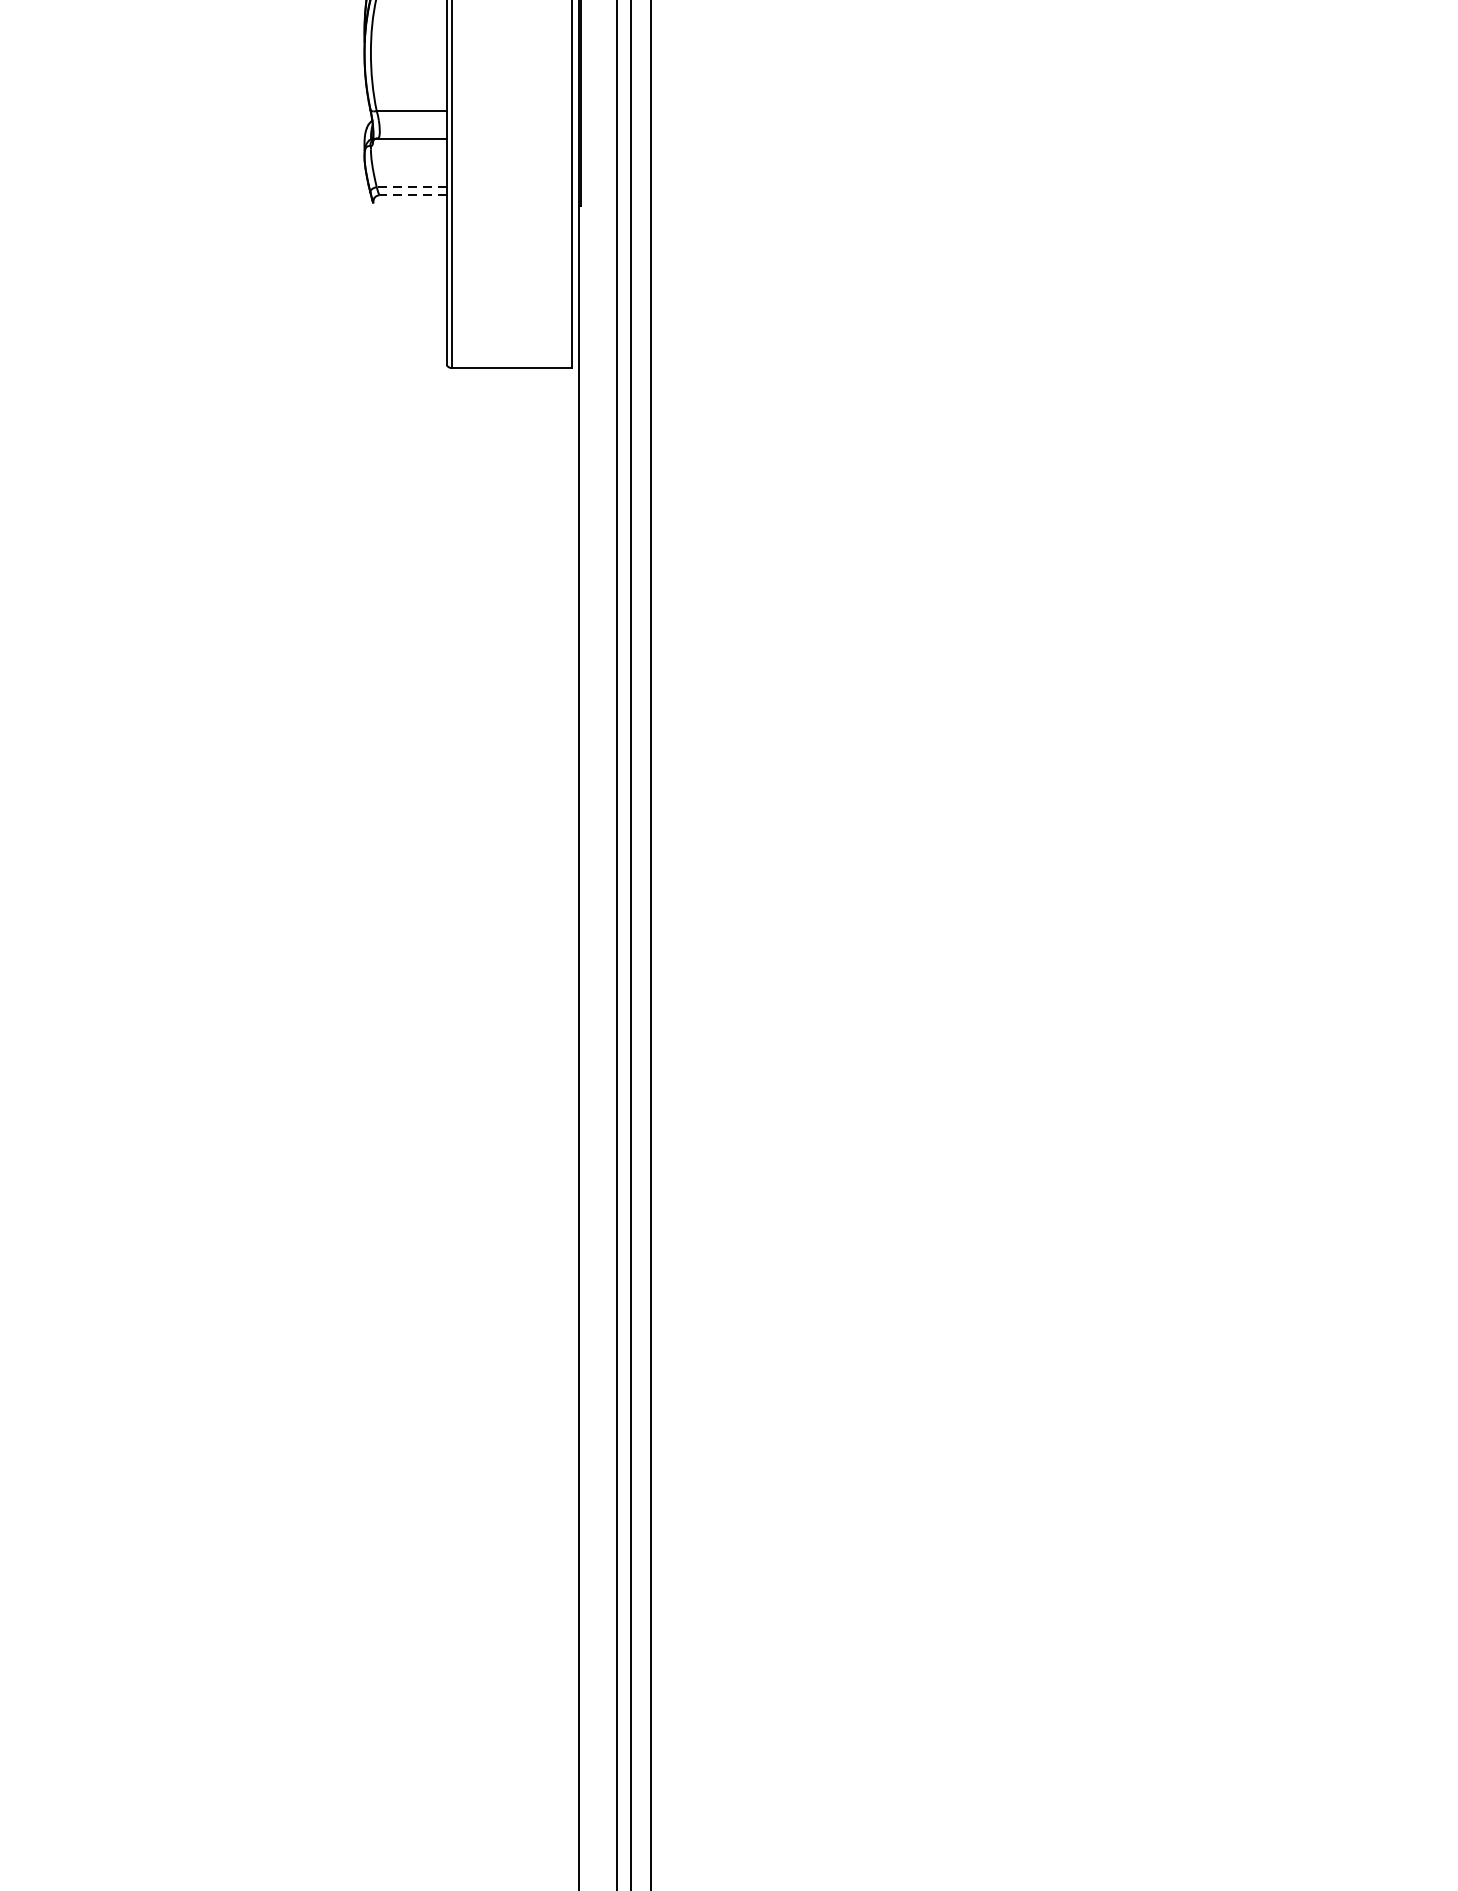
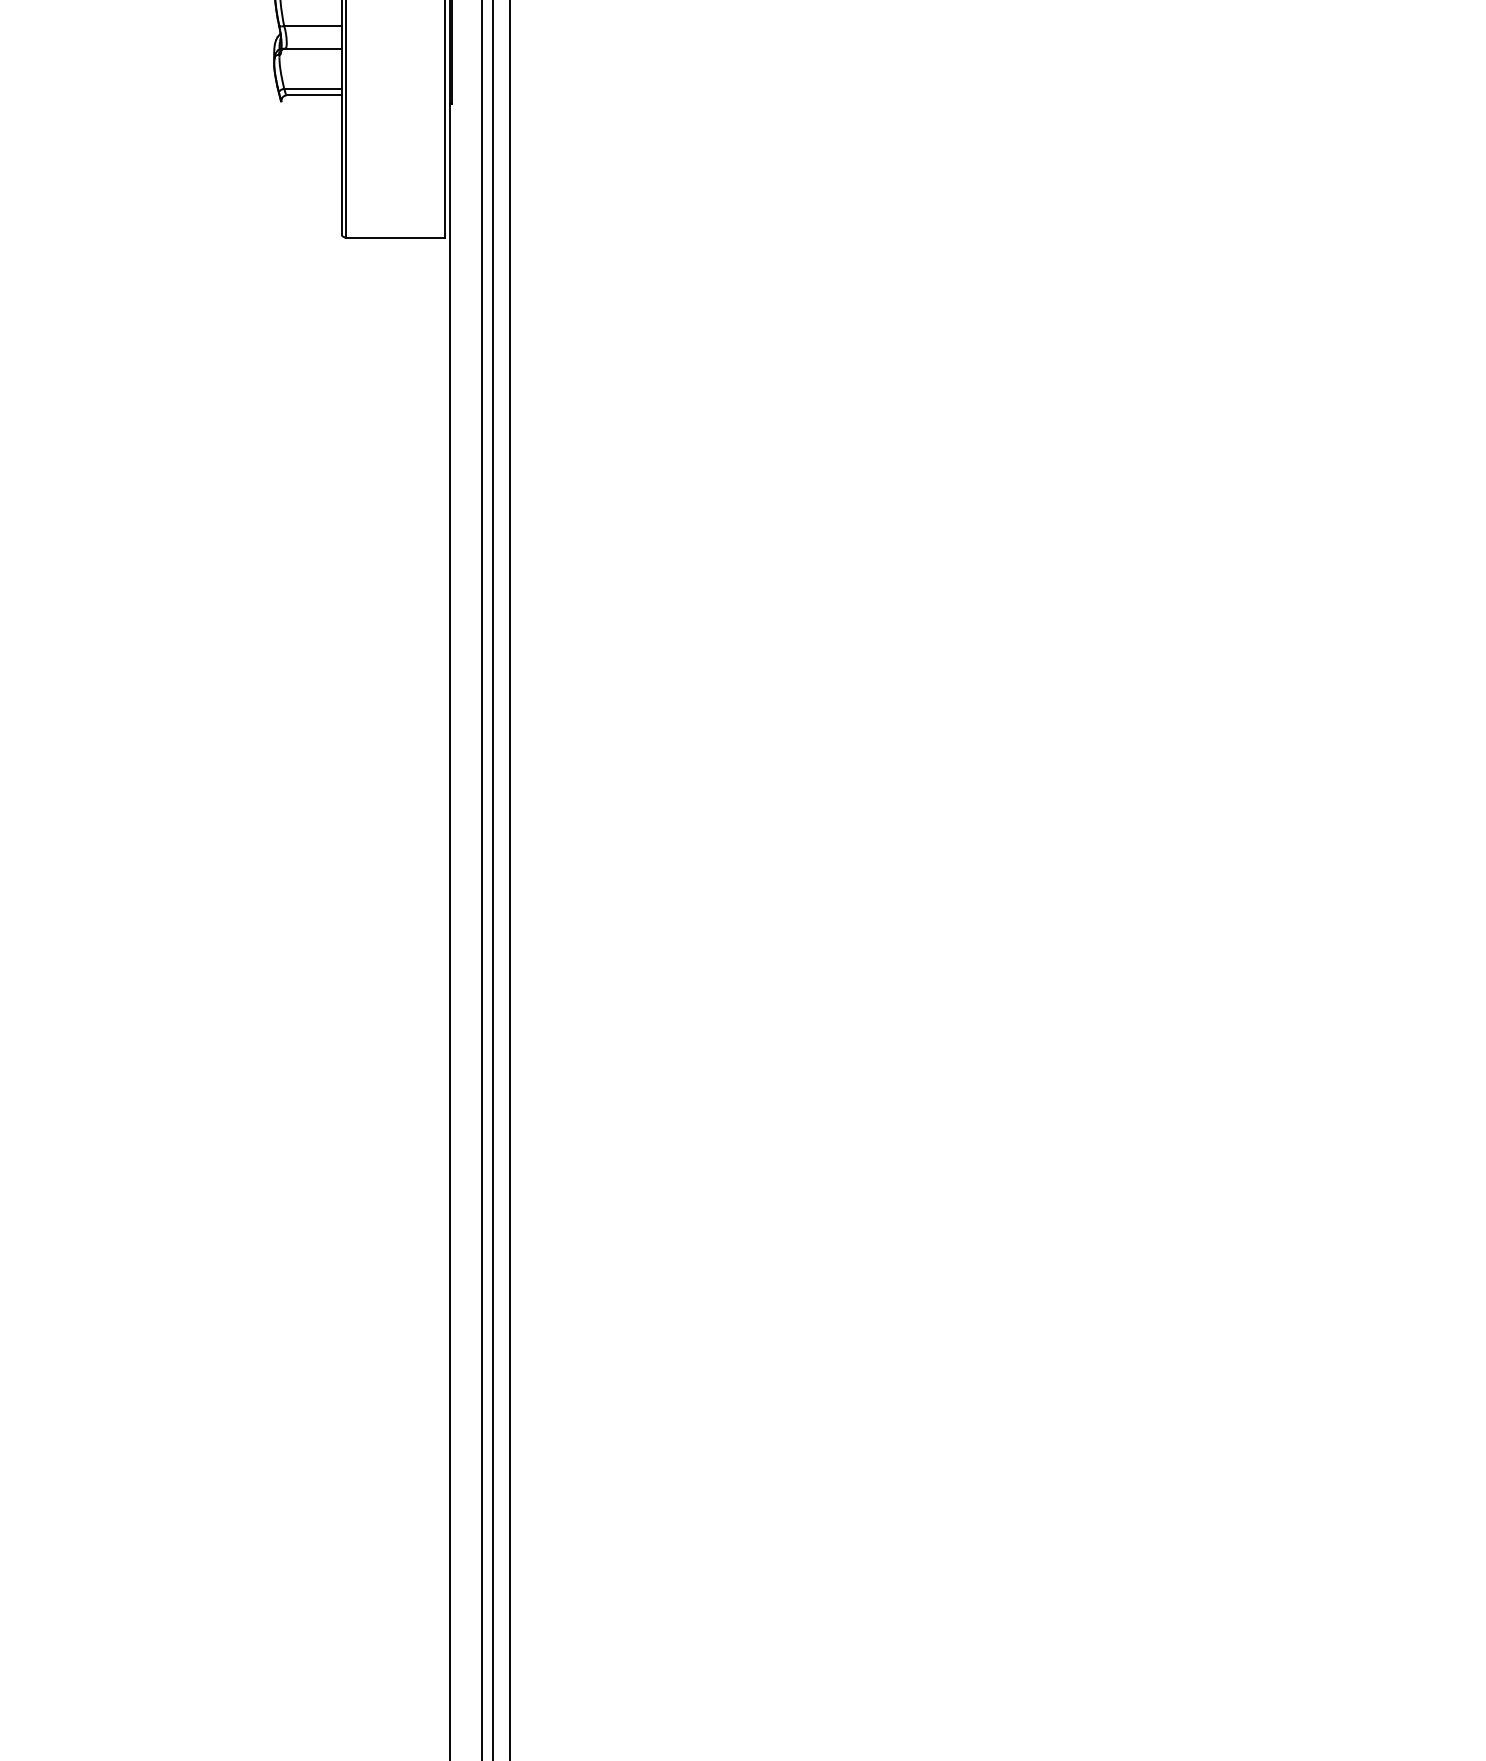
line: (412, 186) -> (313, 88), dashed -> solid
line: (413, 195) -> (314, 95), dashed -> solid

